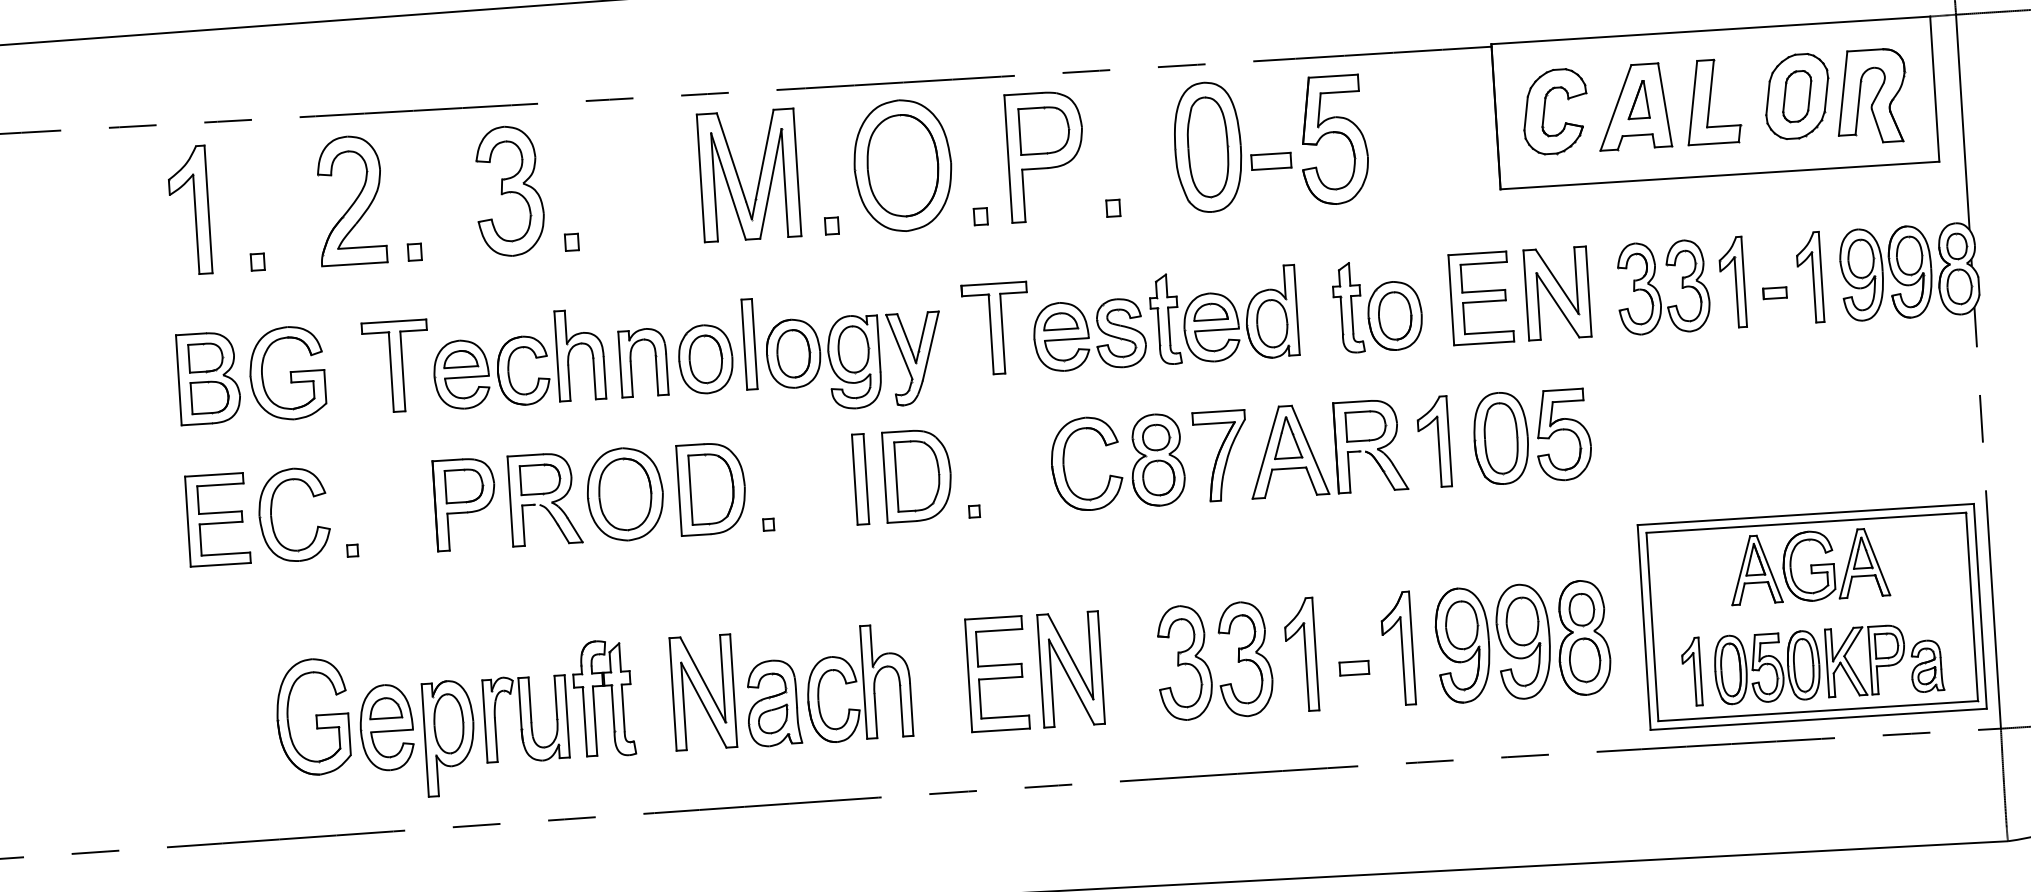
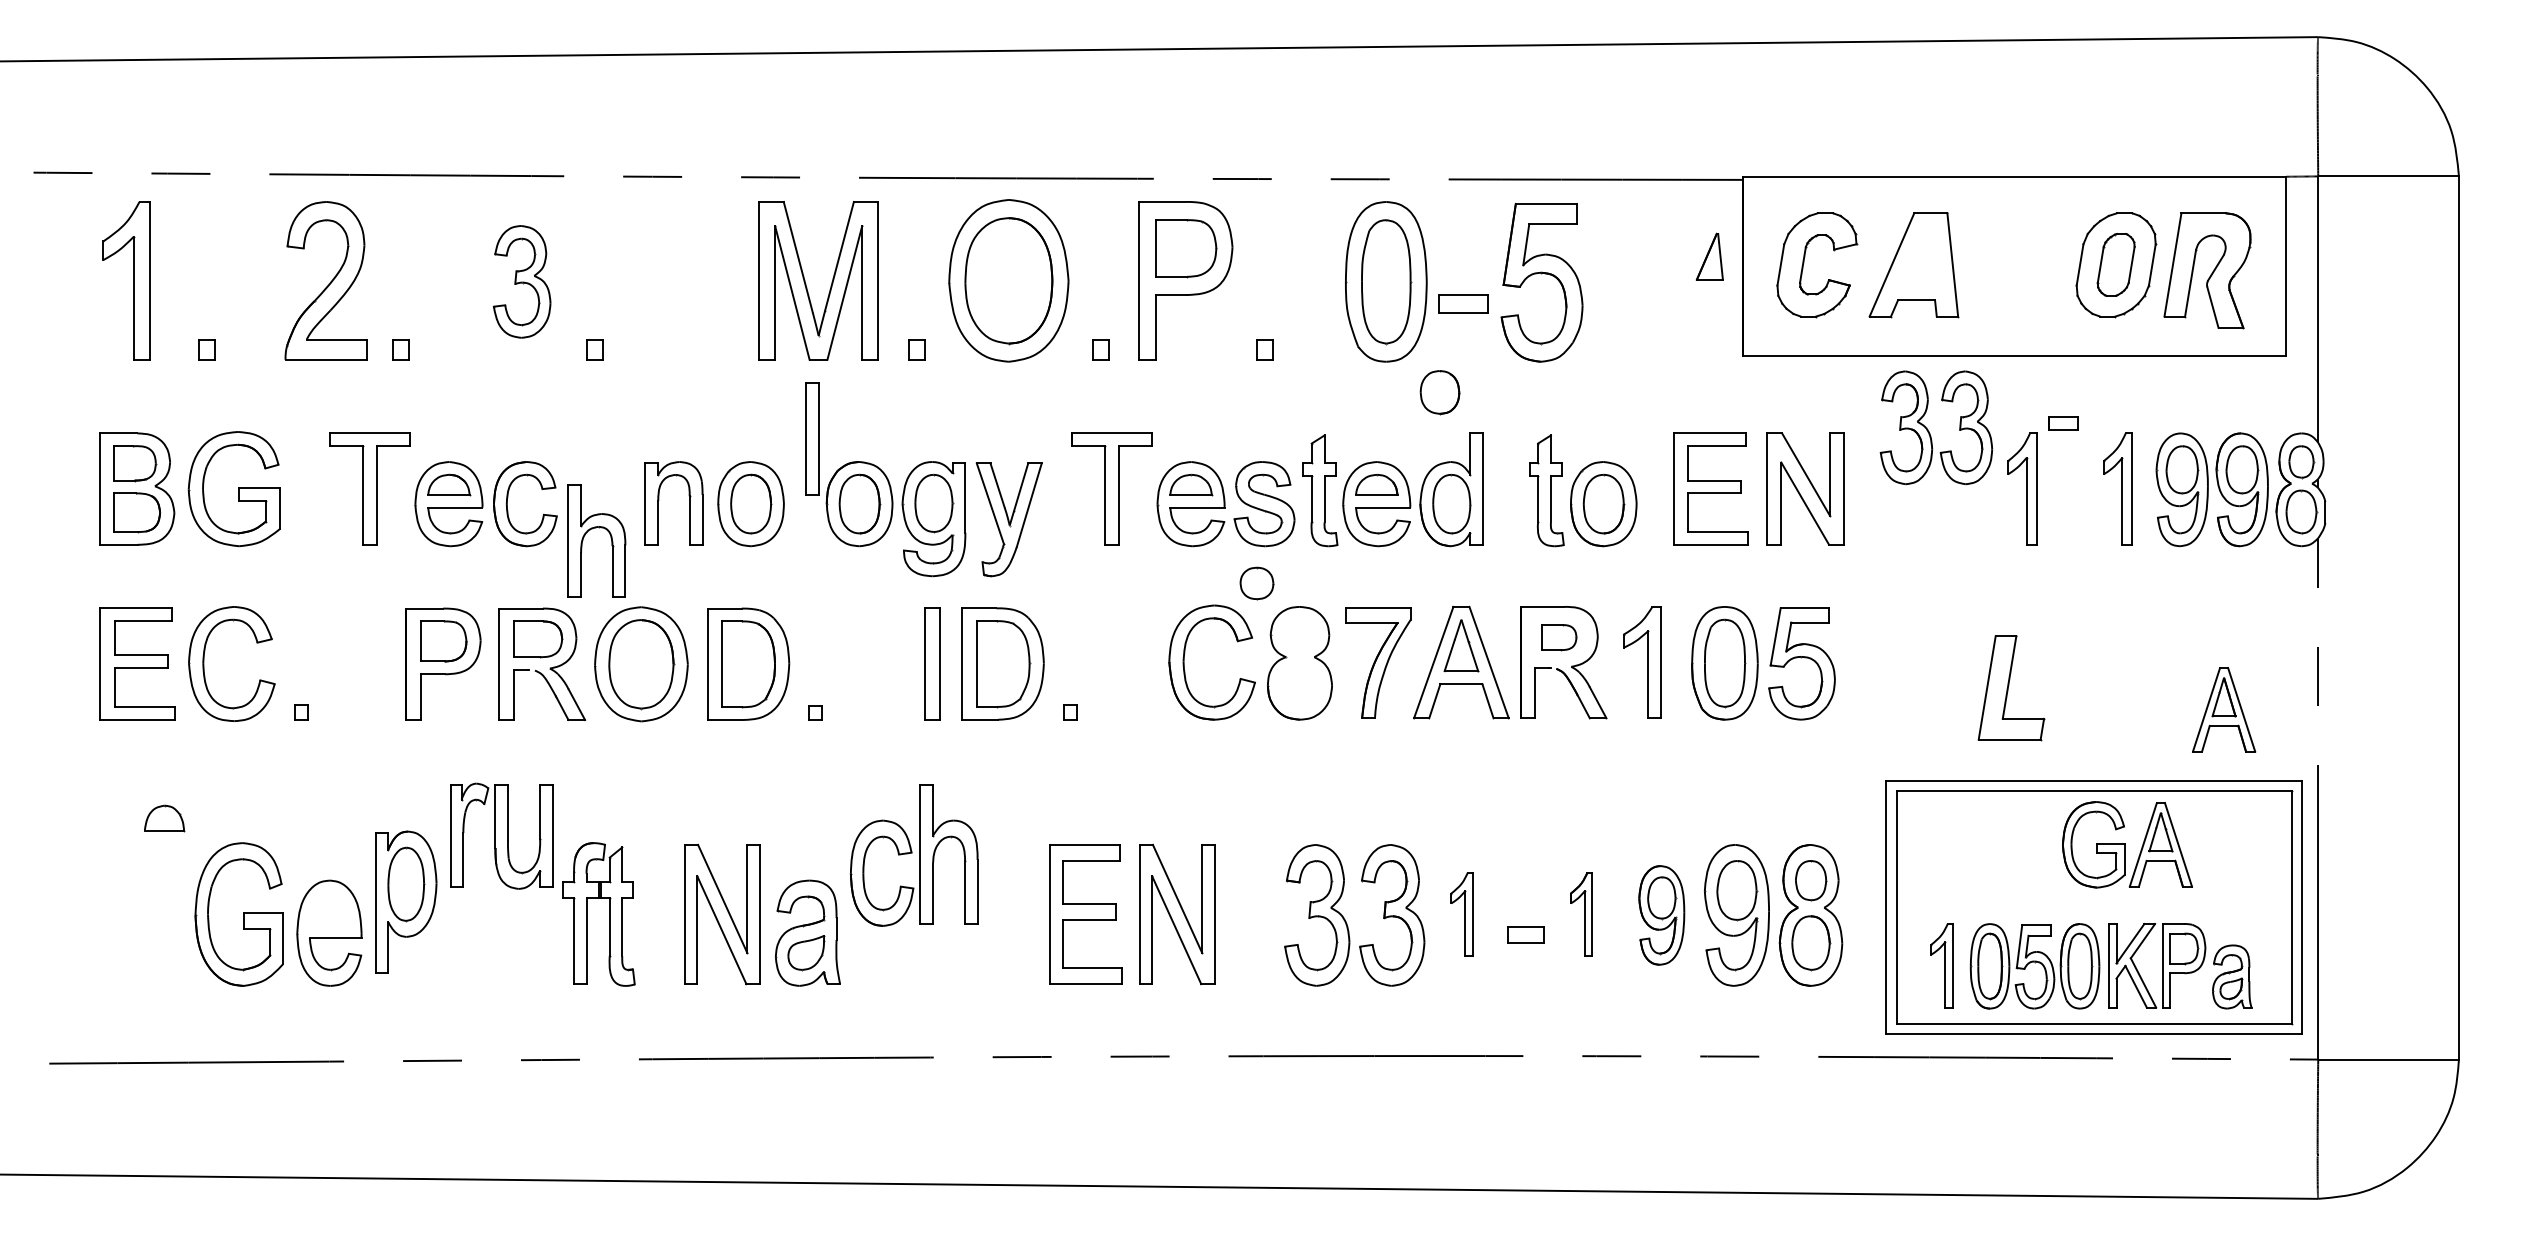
part: (1637, 99) -> (1709, 256), moved
part: (1712, 102) -> (2011, 688), moved
part: (508, 191) -> (521, 281), size x0.7
part: (1657, 290) -> (1929, 431), moved
part: (1774, 293) -> (2063, 423), moved
part: (749, 343) -> (812, 438), moved
part: (574, 346) -> (590, 530), moved
part: (1366, 426) -> (1559, 637), size x0.7
part: (1155, 437) -> (1256, 583), moved
part: (1158, 478) -> (1439, 392), moved
part: (1755, 569) -> (2224, 709), moved
part: (1462, 645) -> (1661, 915), size x0.7
part: (1398, 648) -> (1581, 914), size x0.6
part: (1301, 654) -> (1461, 914), size x0.6
part: (858, 683) -> (913, 855), moved
part: (385, 708) -> (164, 818), moved
part: (525, 718) -> (501, 835), moved
part: (449, 737) -> (406, 901), moved

